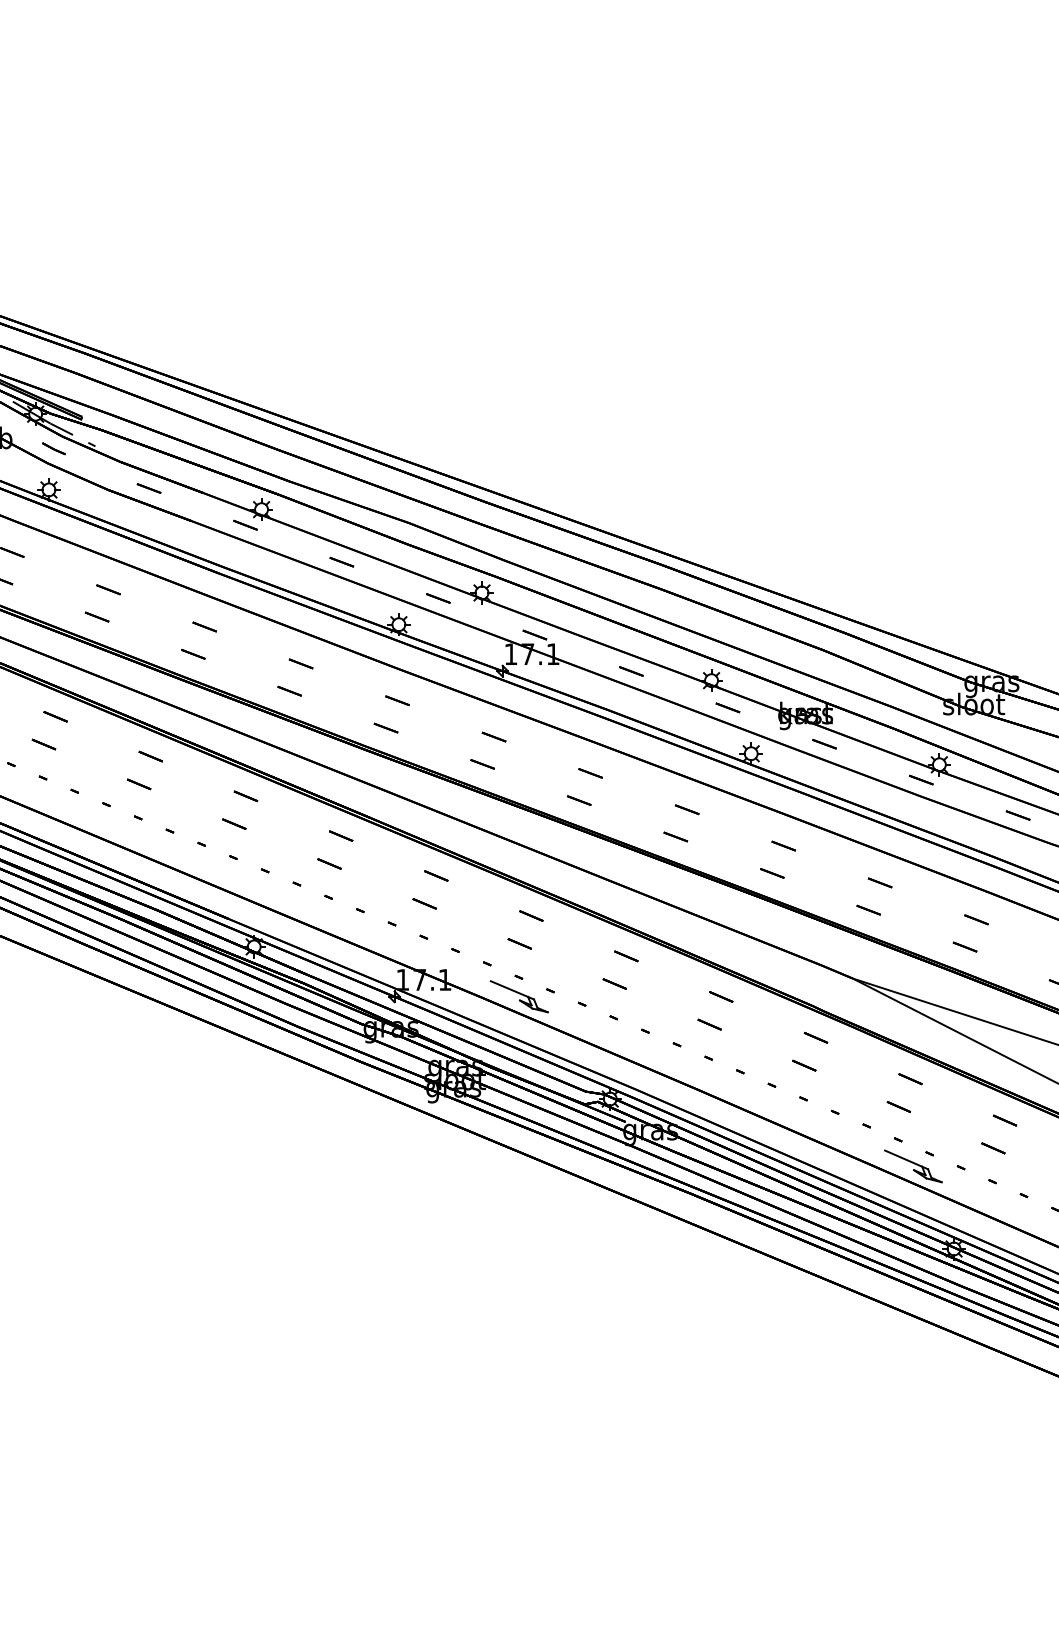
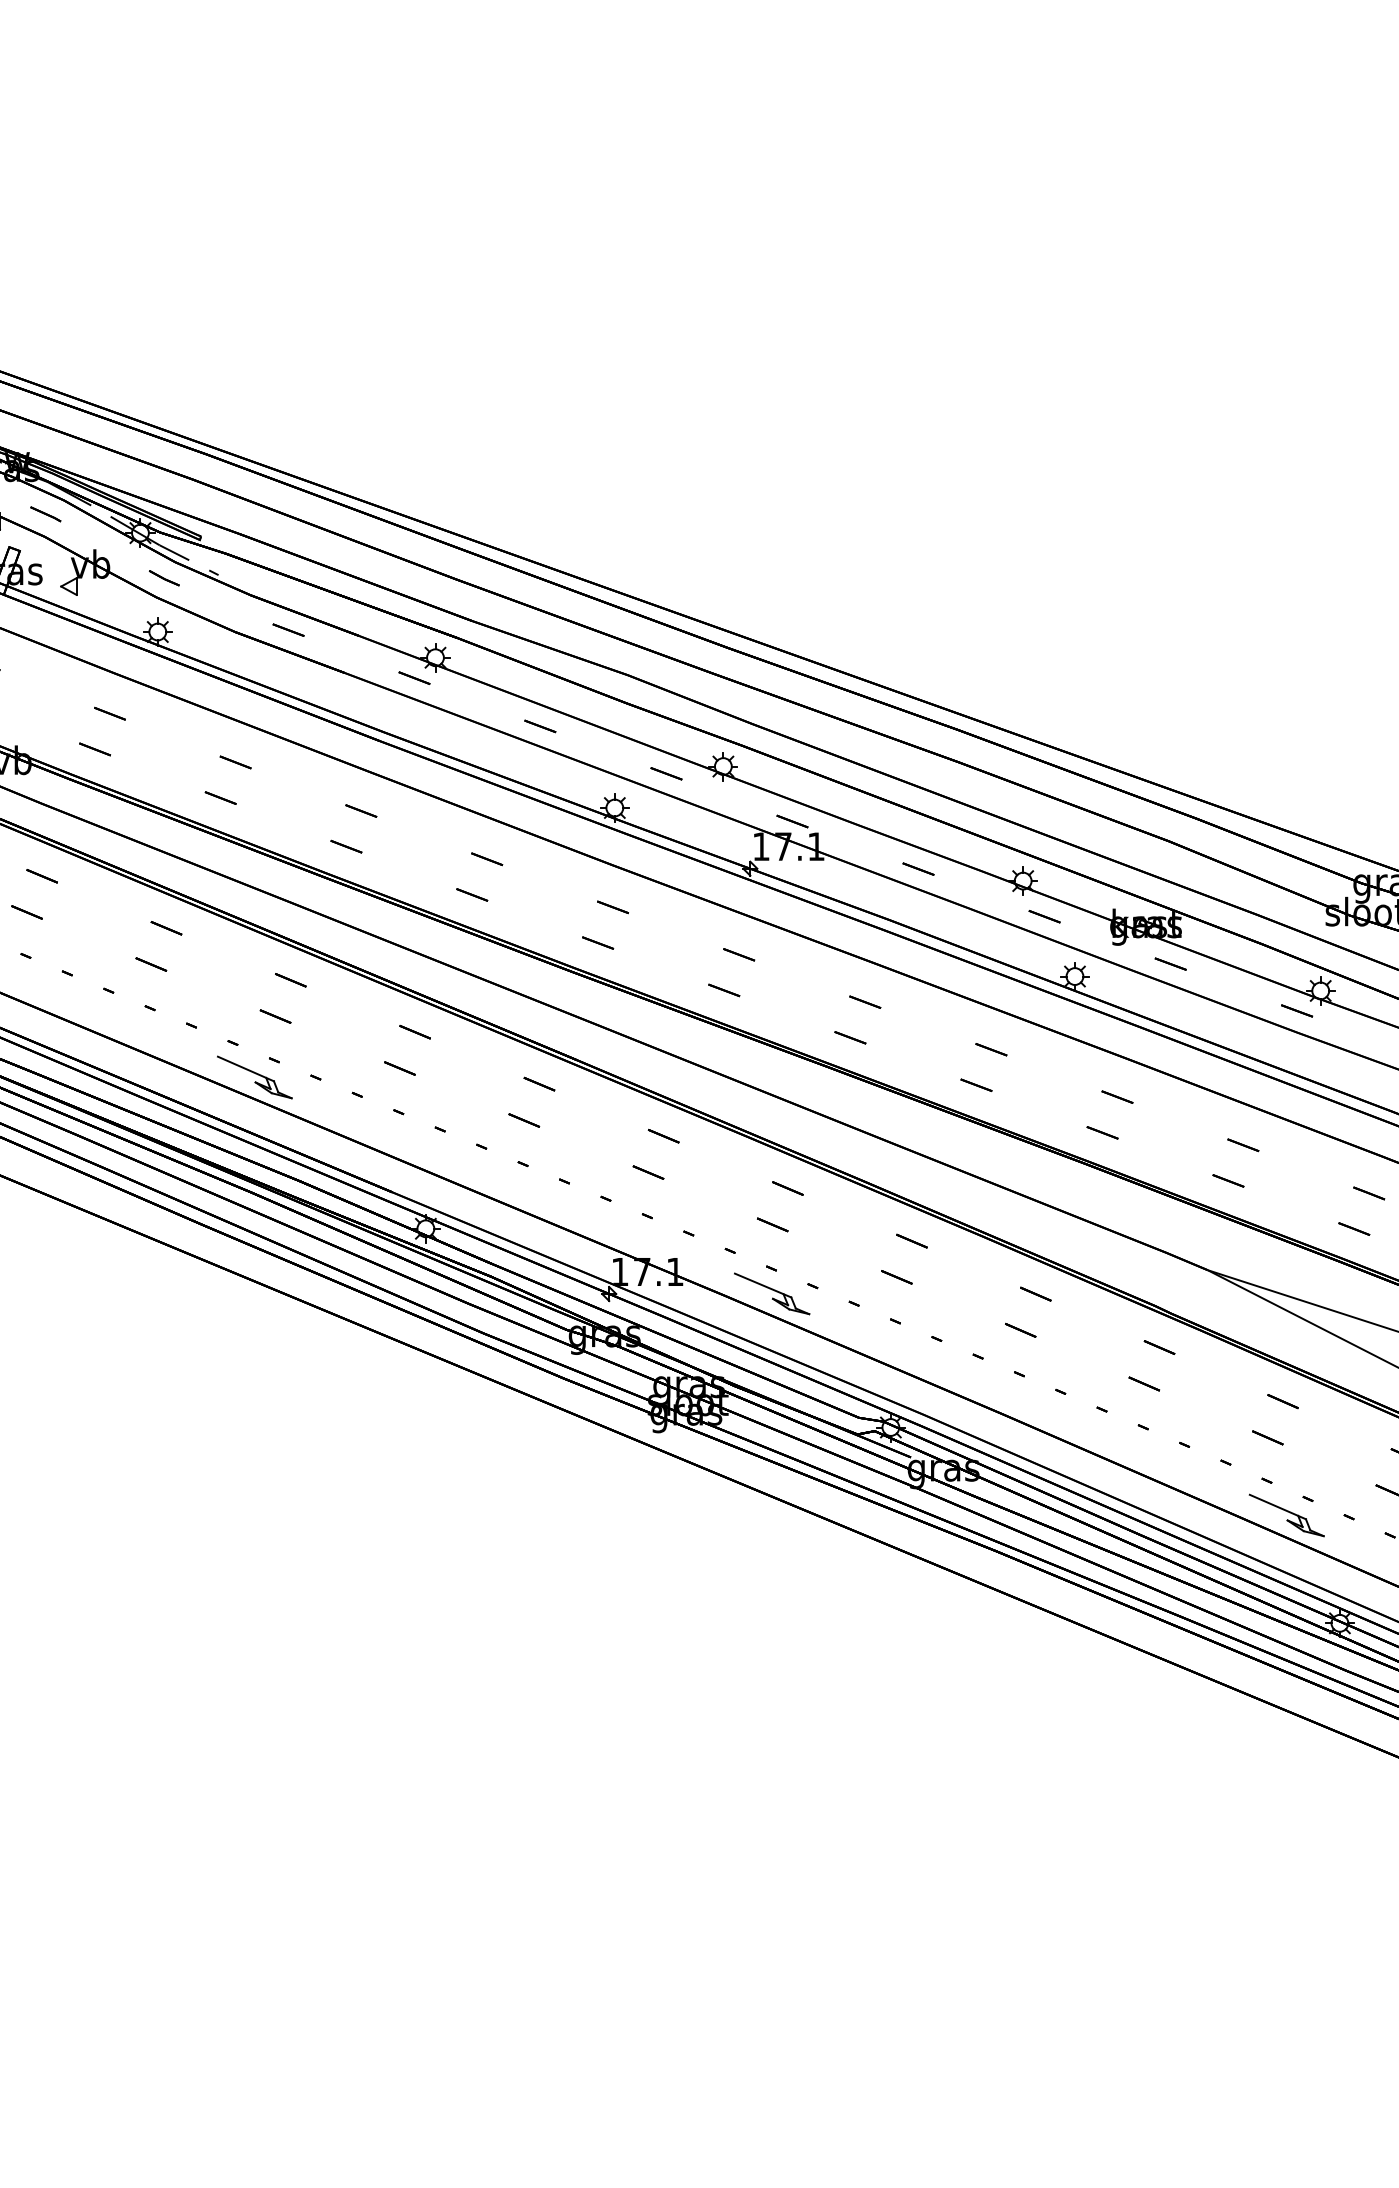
part: (122, 831) -> (254, 1077), added

